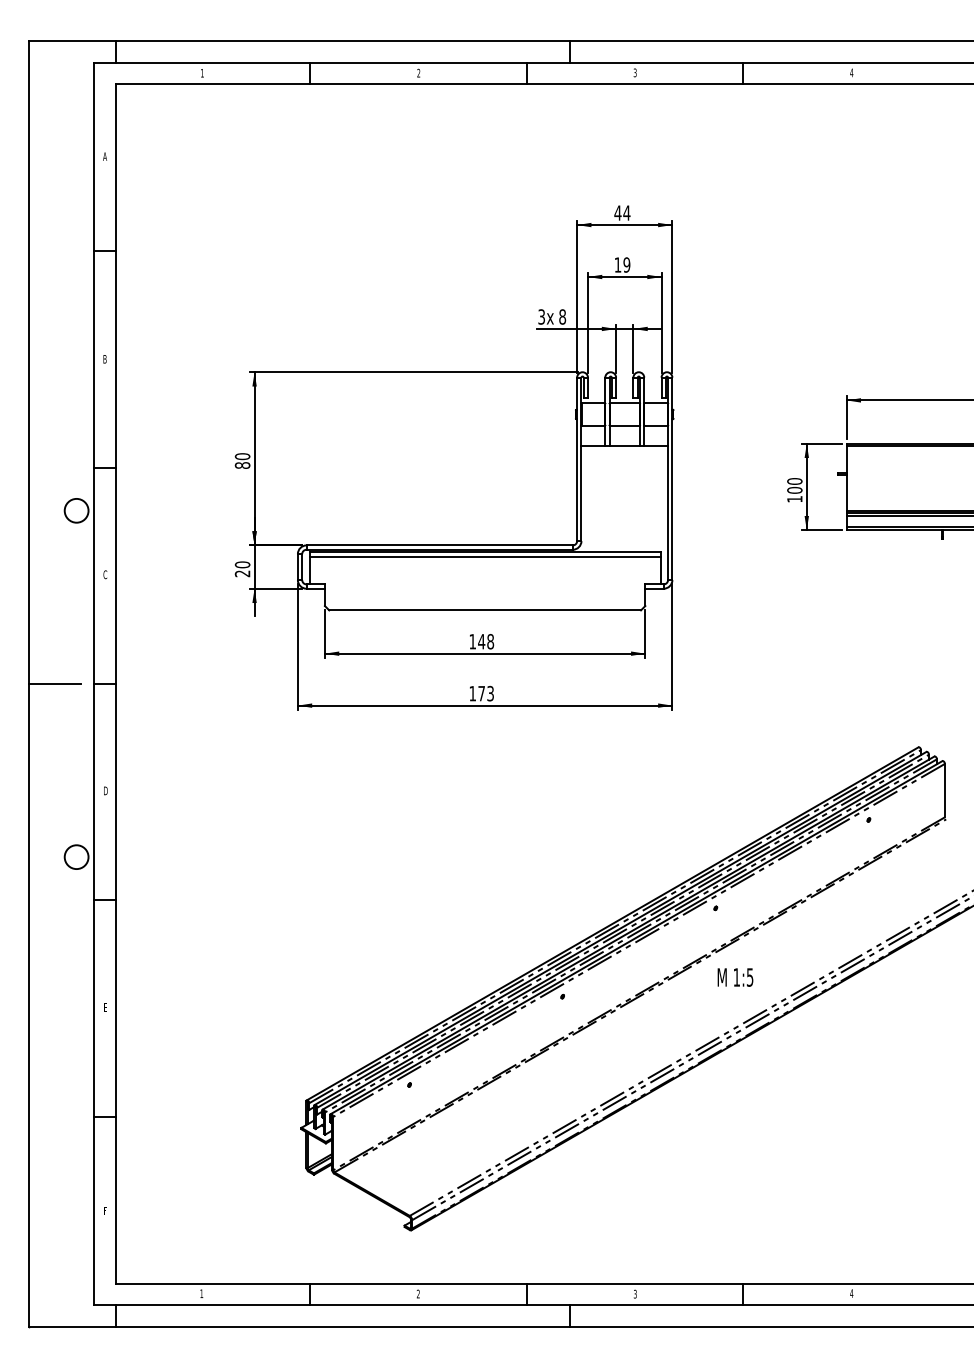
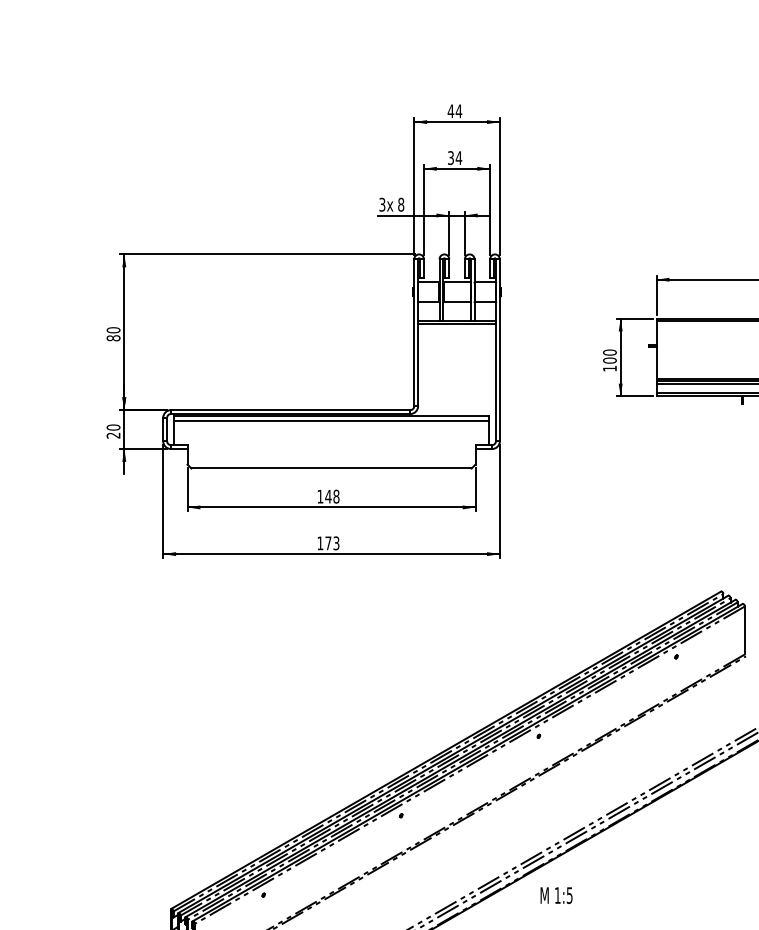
text: (622, 264) -> (455, 157), 19 -> 34
line: (624, 450) -> (456, 324), added
text: (735, 977) -> (556, 895), moved

